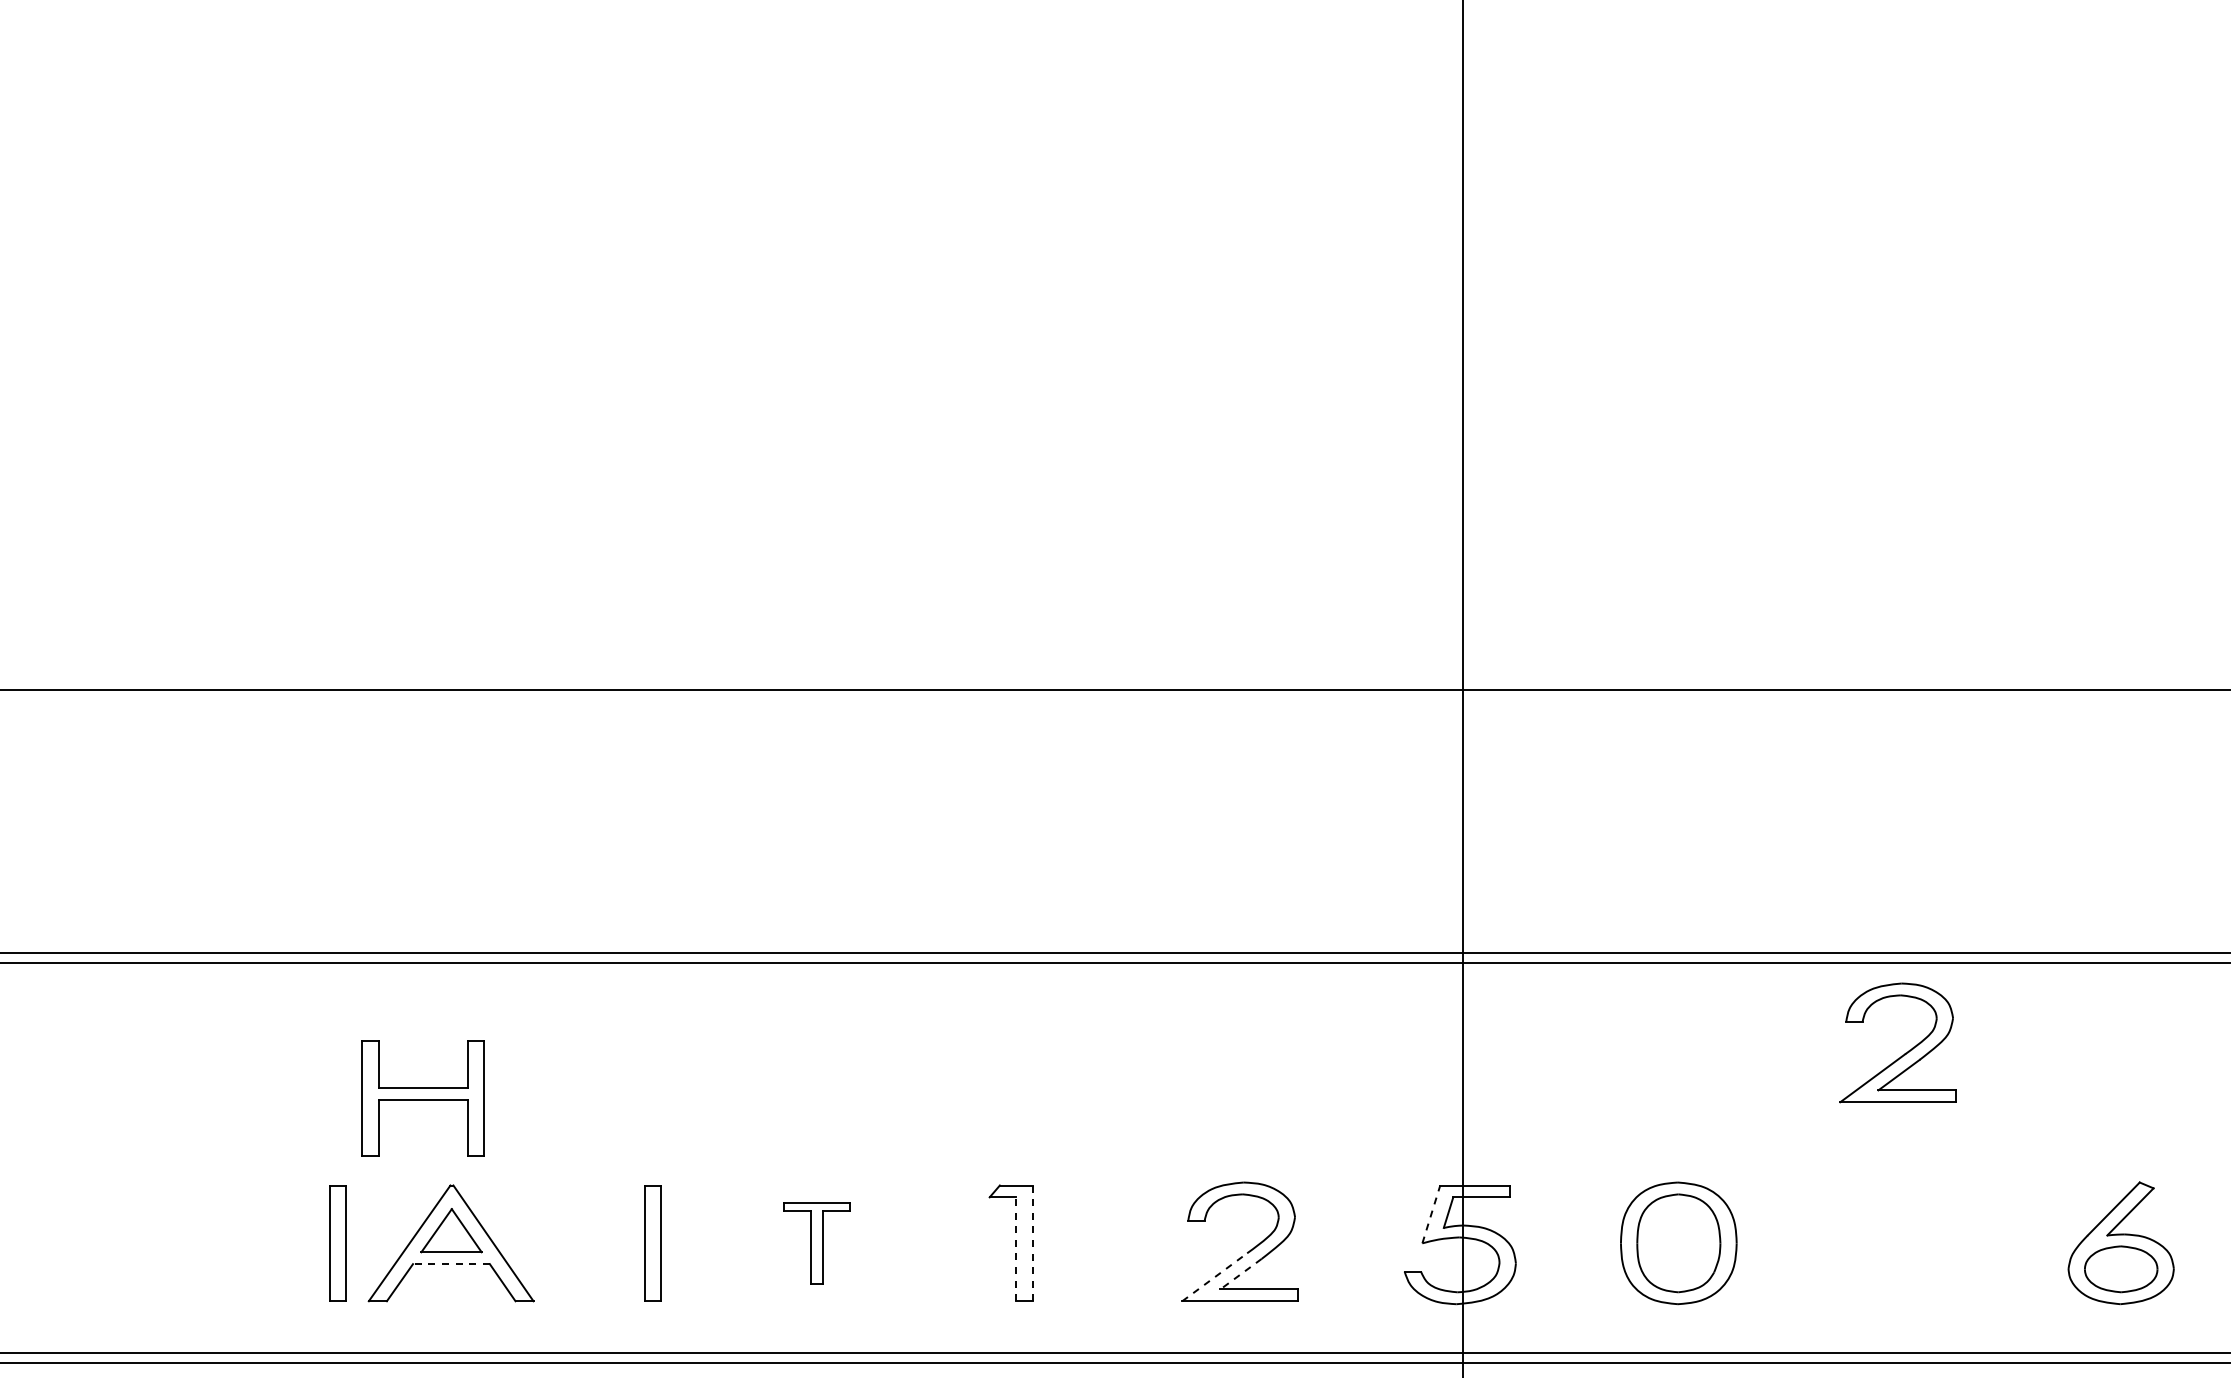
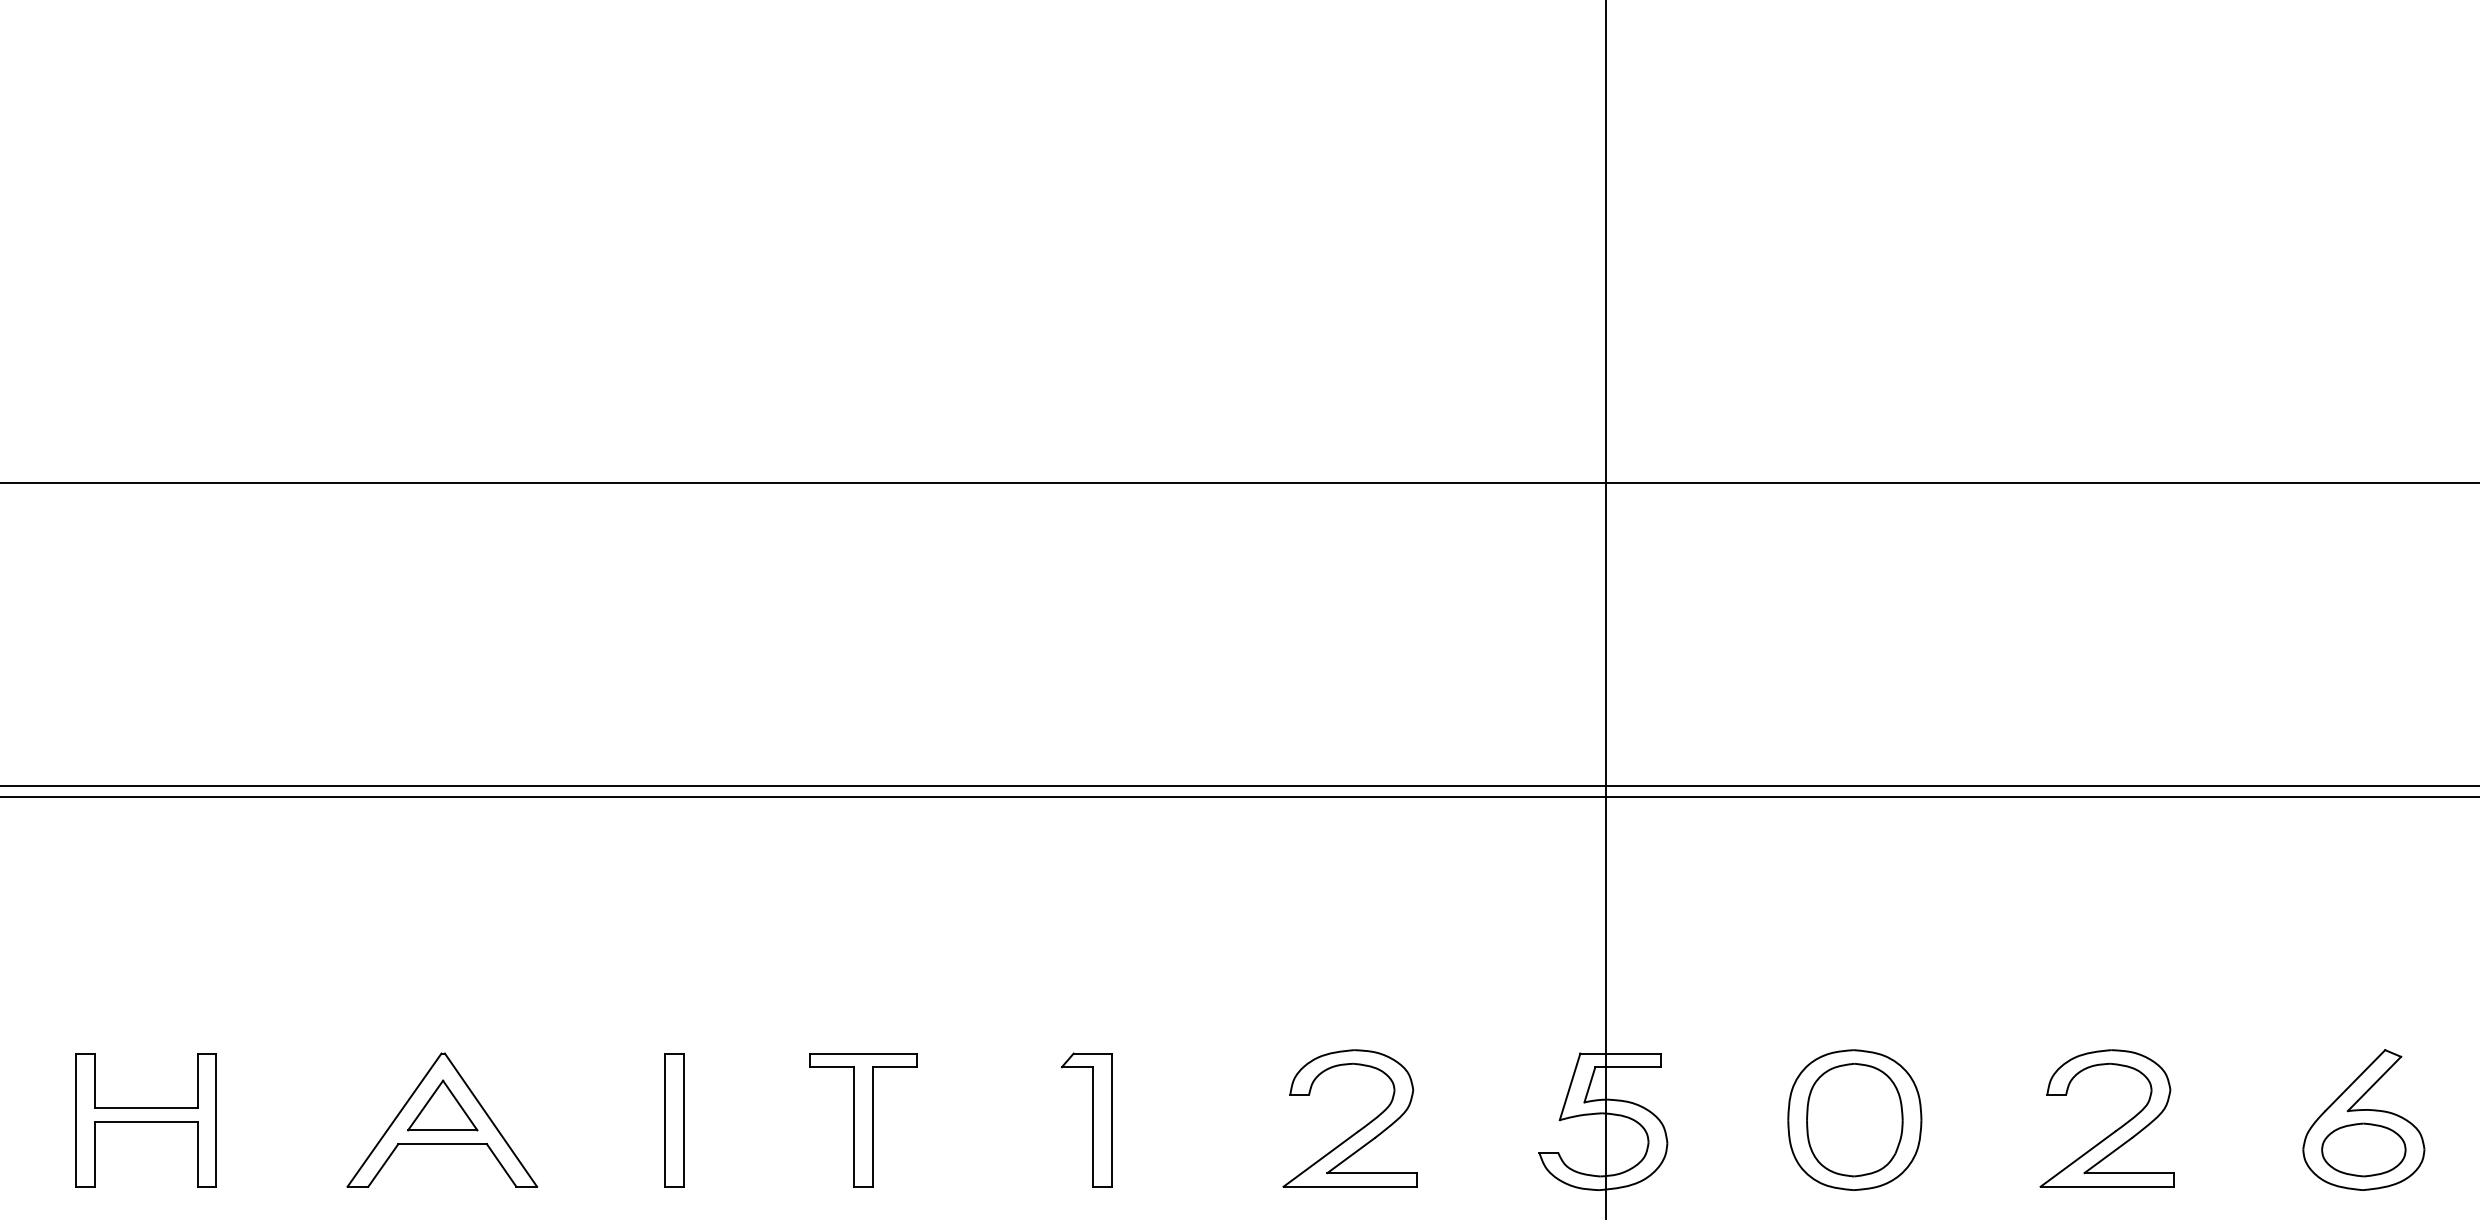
part: (1905, 1052) -> (2115, 1129), moved
part: (422, 1098) -> (145, 1120), moved
line: (1431, 1213) -> (1570, 1085), dashed -> solid
part: (337, 1243) -> (311, 1120), removed
part: (816, 1243) -> (862, 1120), size x1.43
line: (1032, 1243) -> (1111, 1120), dashed -> solid
line: (1016, 1249) -> (1092, 1127), dashed -> solid
line: (450, 1264) -> (441, 1144), dashed -> solid
line: (1241, 1274) -> (1351, 1155), dashed -> solid
line: (1215, 1276) -> (1321, 1158), dashed -> solid

